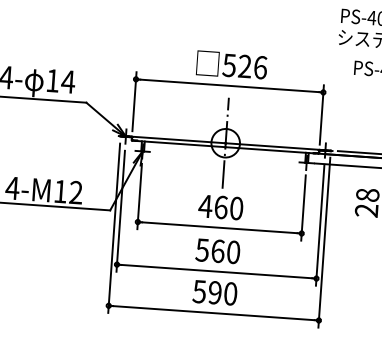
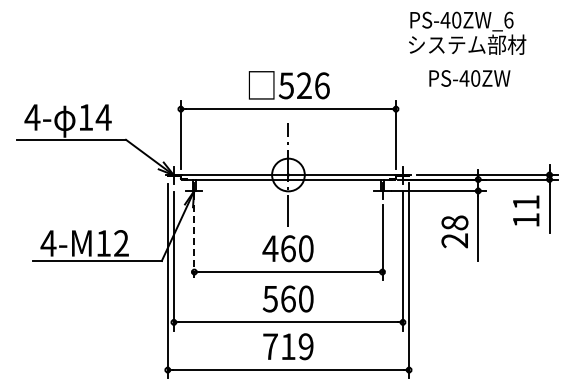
line: (139, 197) -> (194, 243), solid -> dashed
text: (214, 292) -> (287, 346), 590 -> 719

